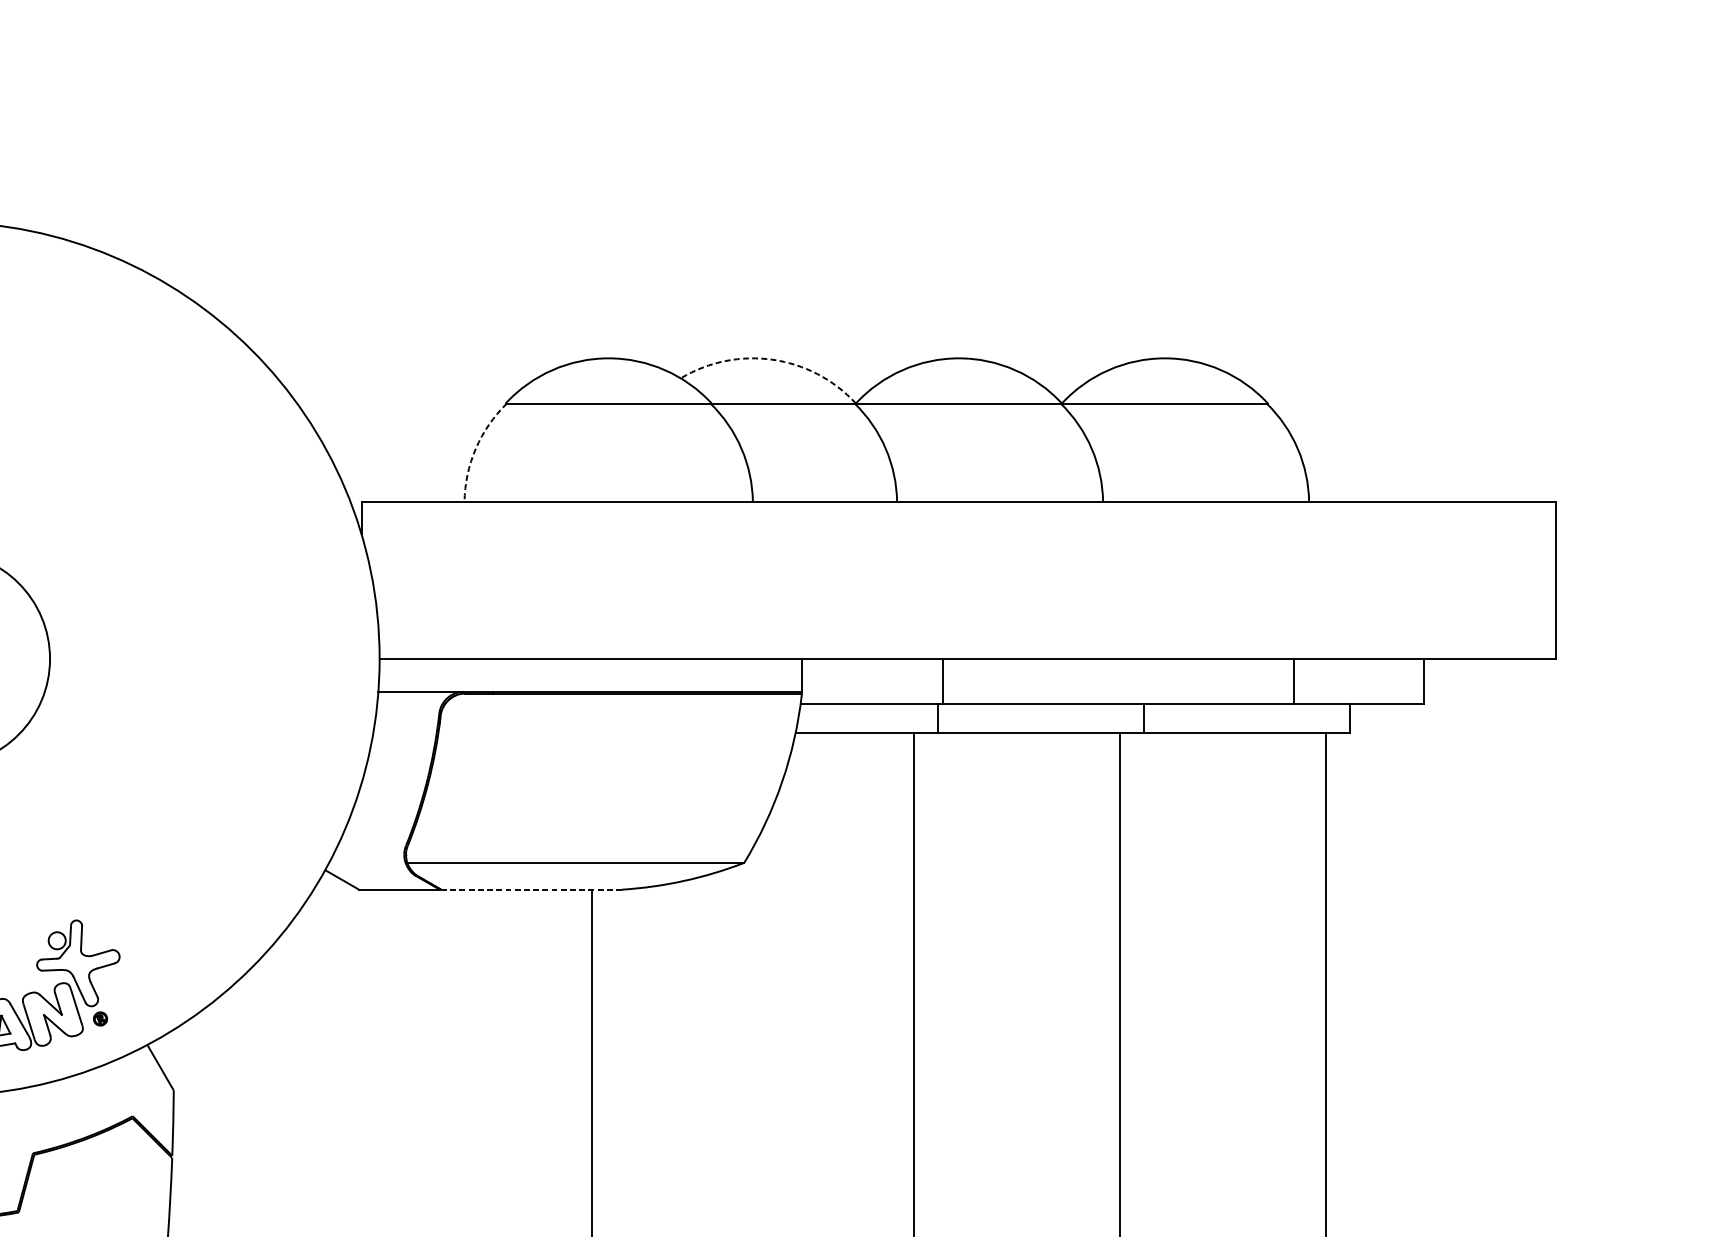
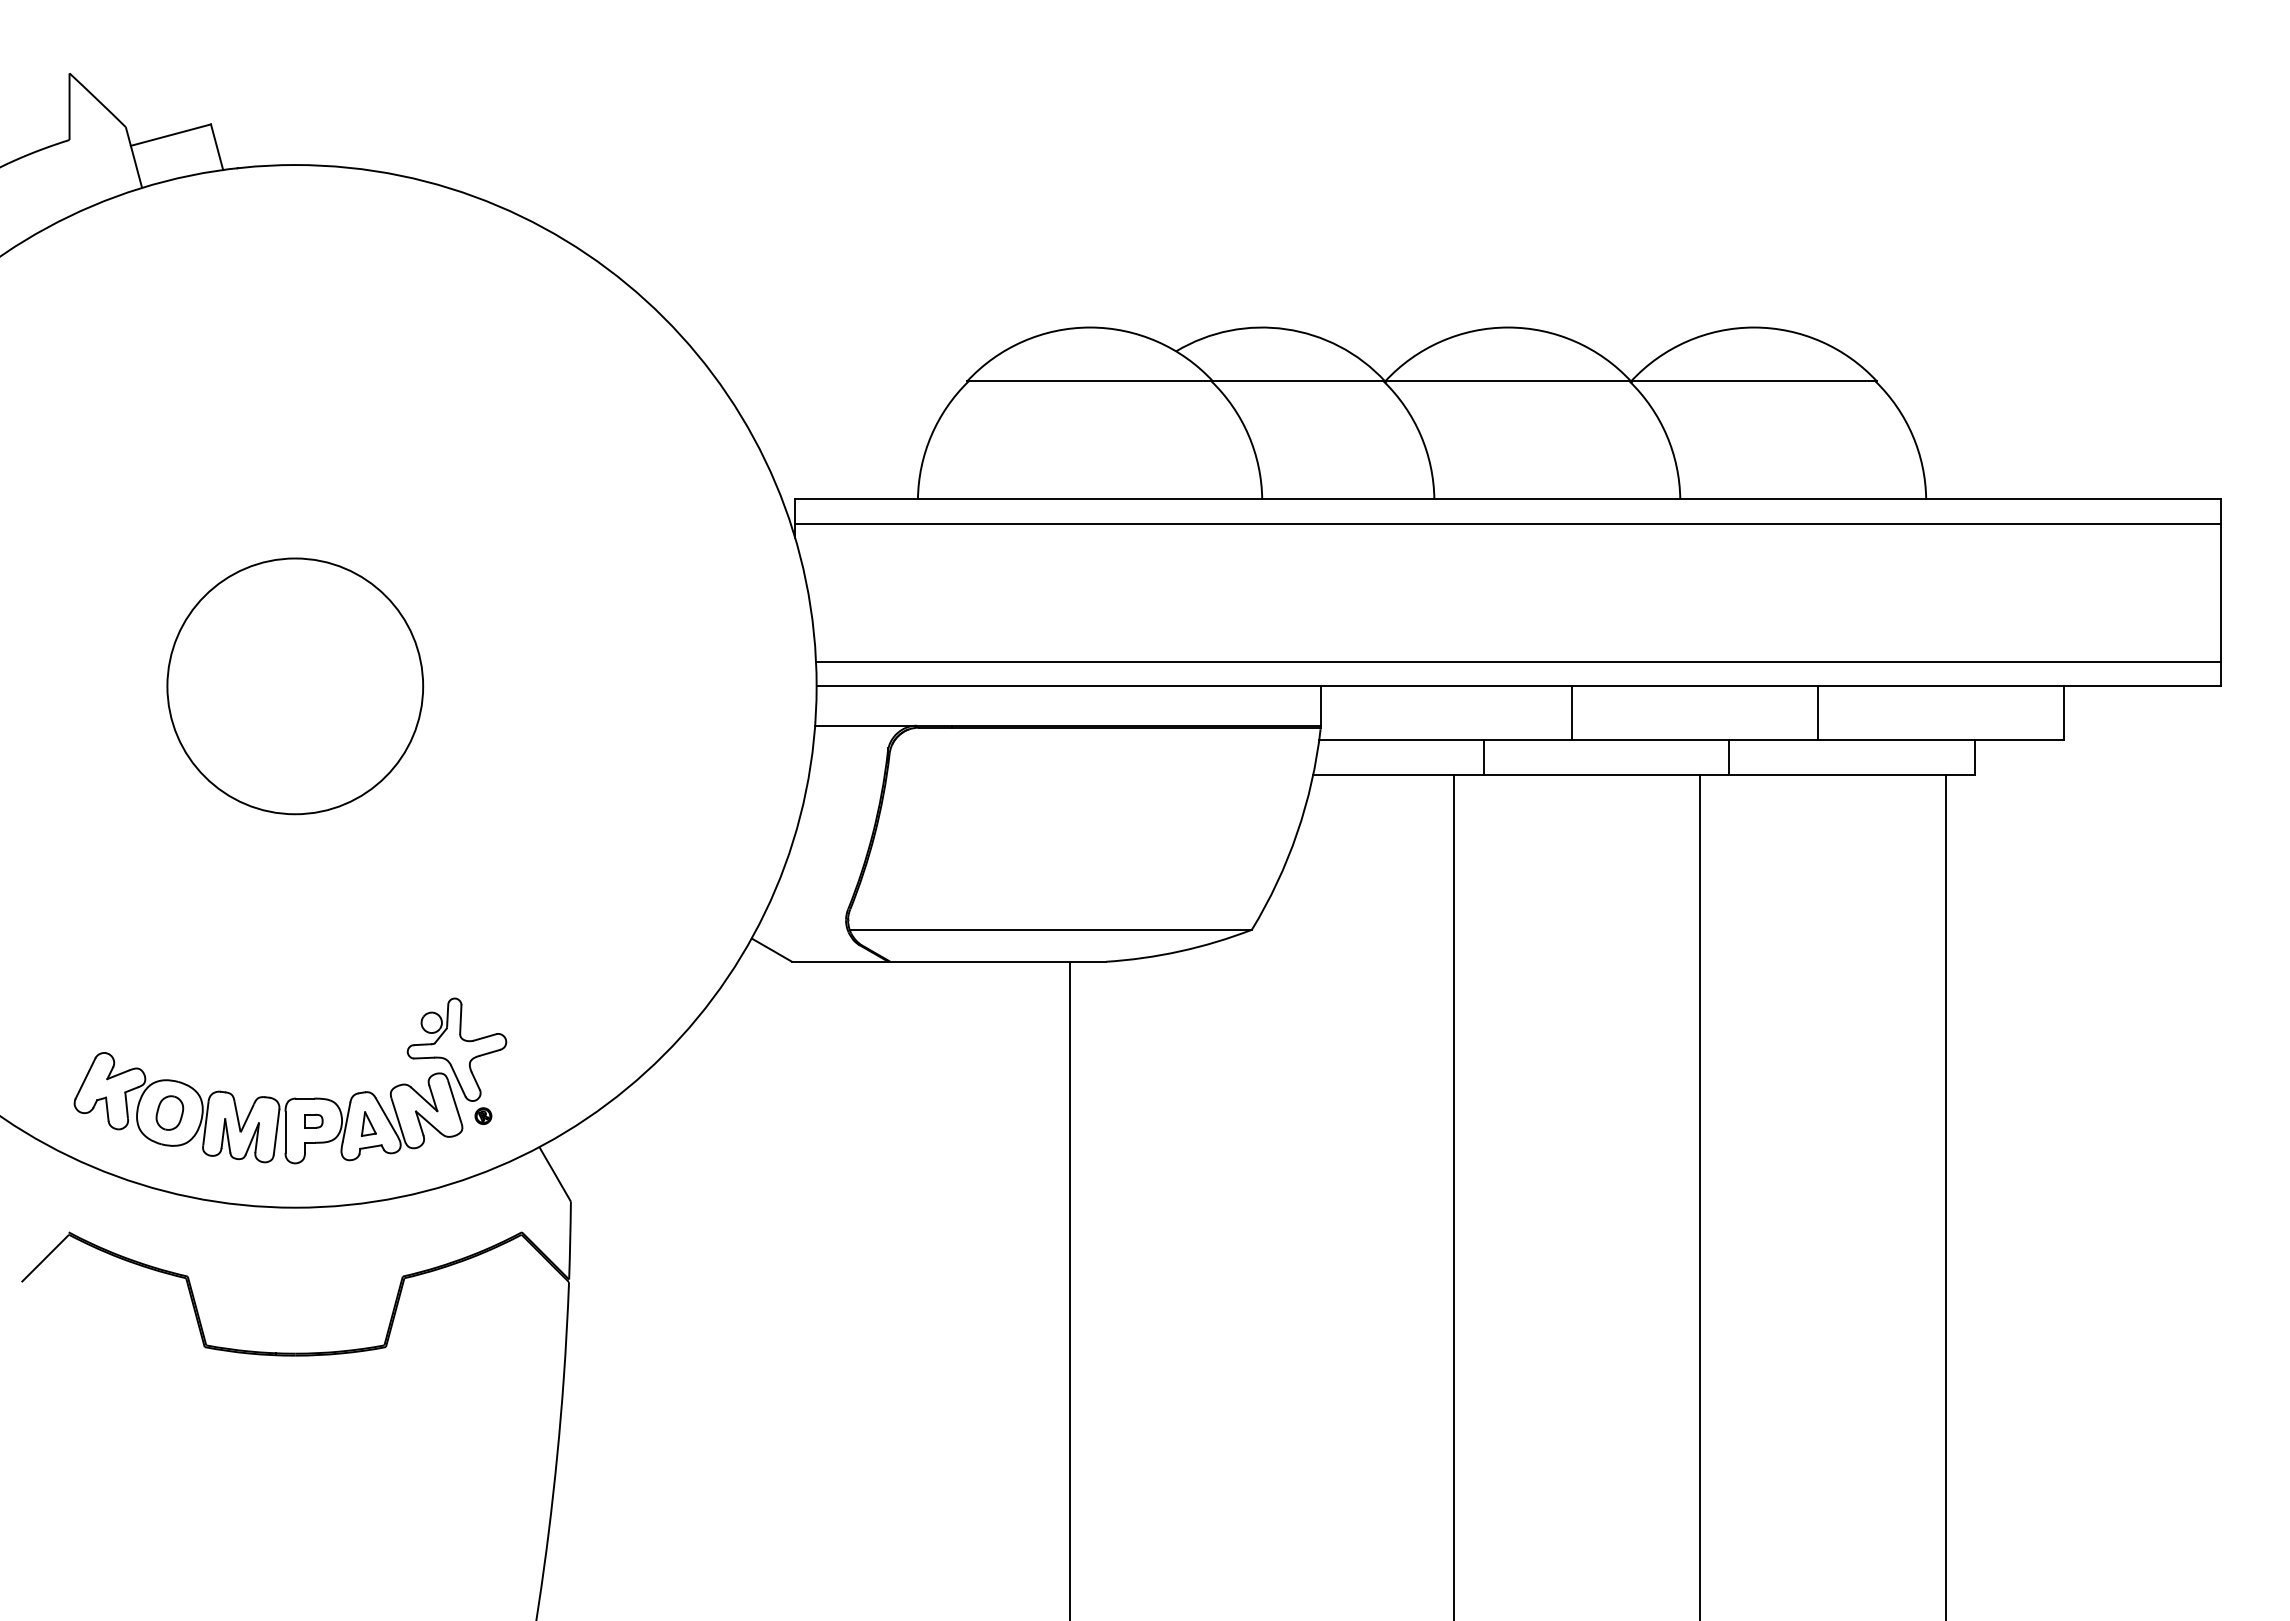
arc: (773, 360) -> (1286, 329), dashed -> solid
arc: (475, 448) -> (931, 435), dashed -> solid
line: (959, 523) -> (1508, 524), added
line: (967, 638) -> (1518, 661), added
line: (943, 681) -> (1572, 713), moved
line: (1294, 681) -> (1818, 713), moved
line: (531, 889) -> (998, 961), dashed -> solid

